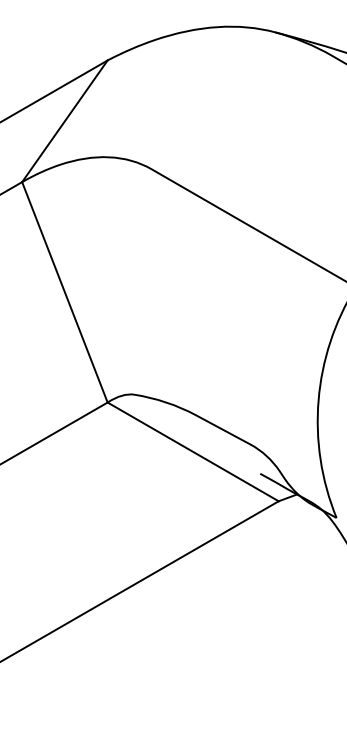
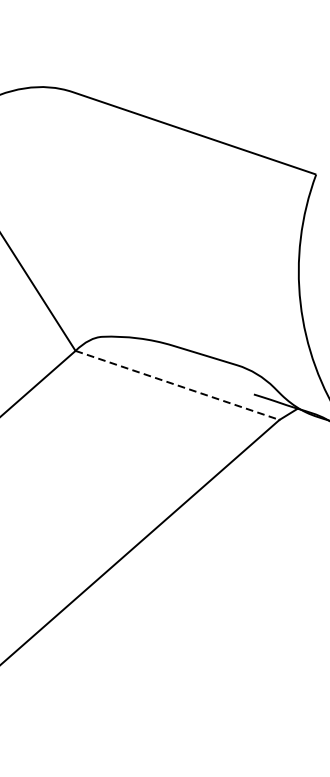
line: (193, 451) -> (177, 384), solid -> dashed

